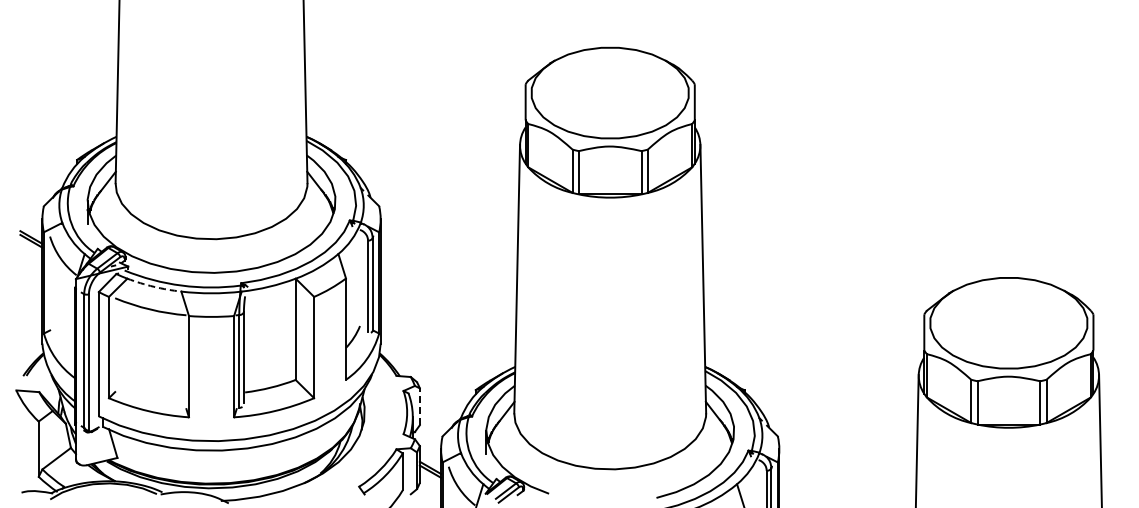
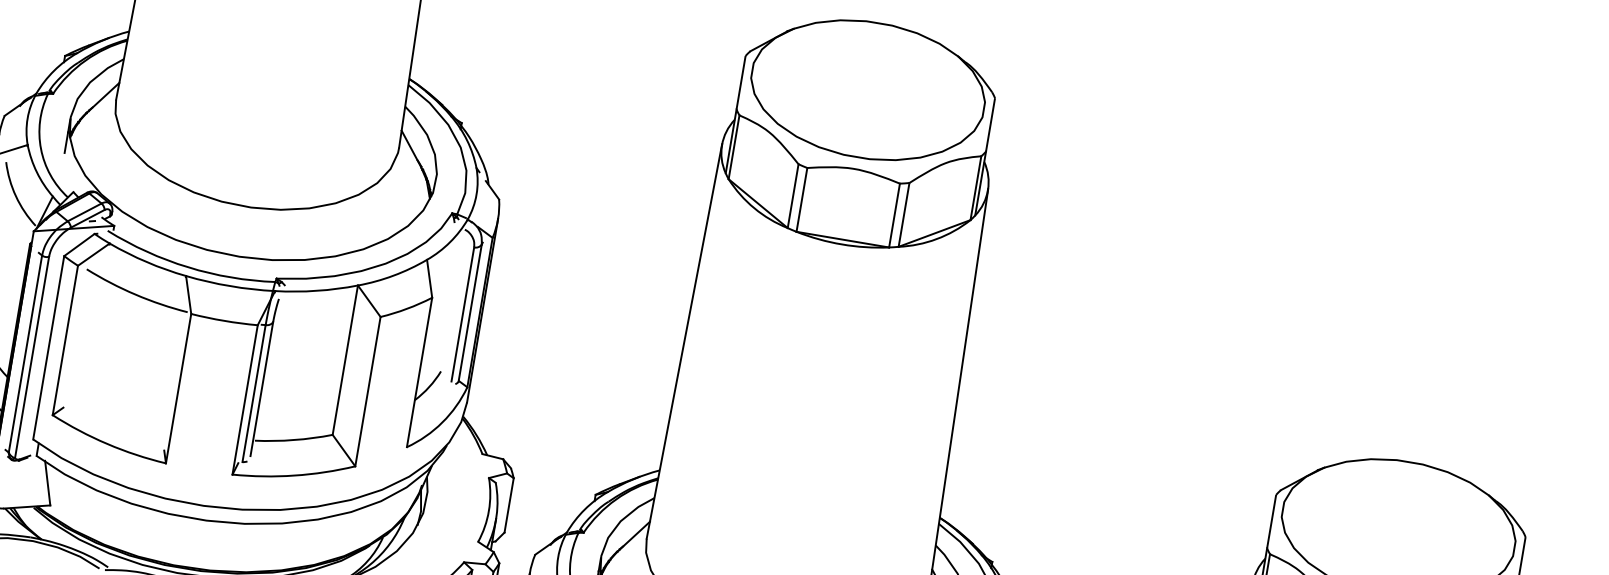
arc: (153, 286) -> (146, 261), dashed -> solid
line: (419, 406) -> (508, 504), dashed -> solid

